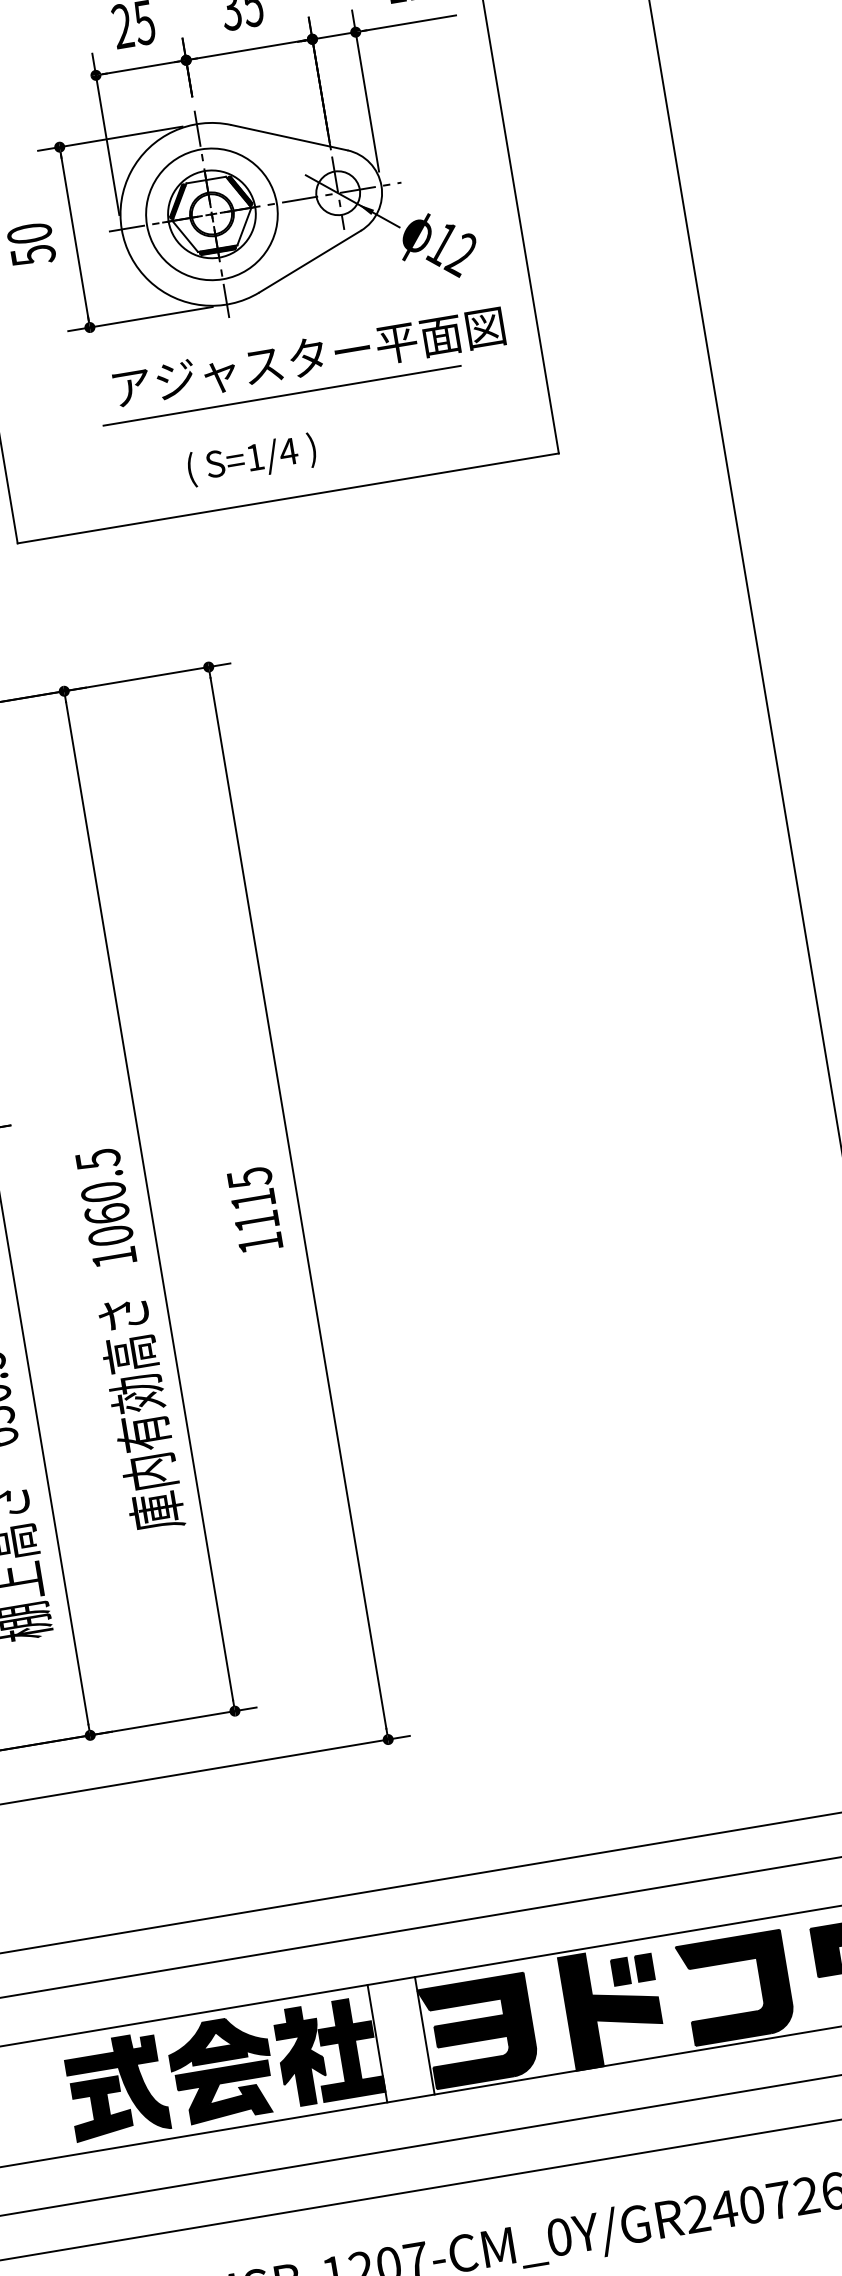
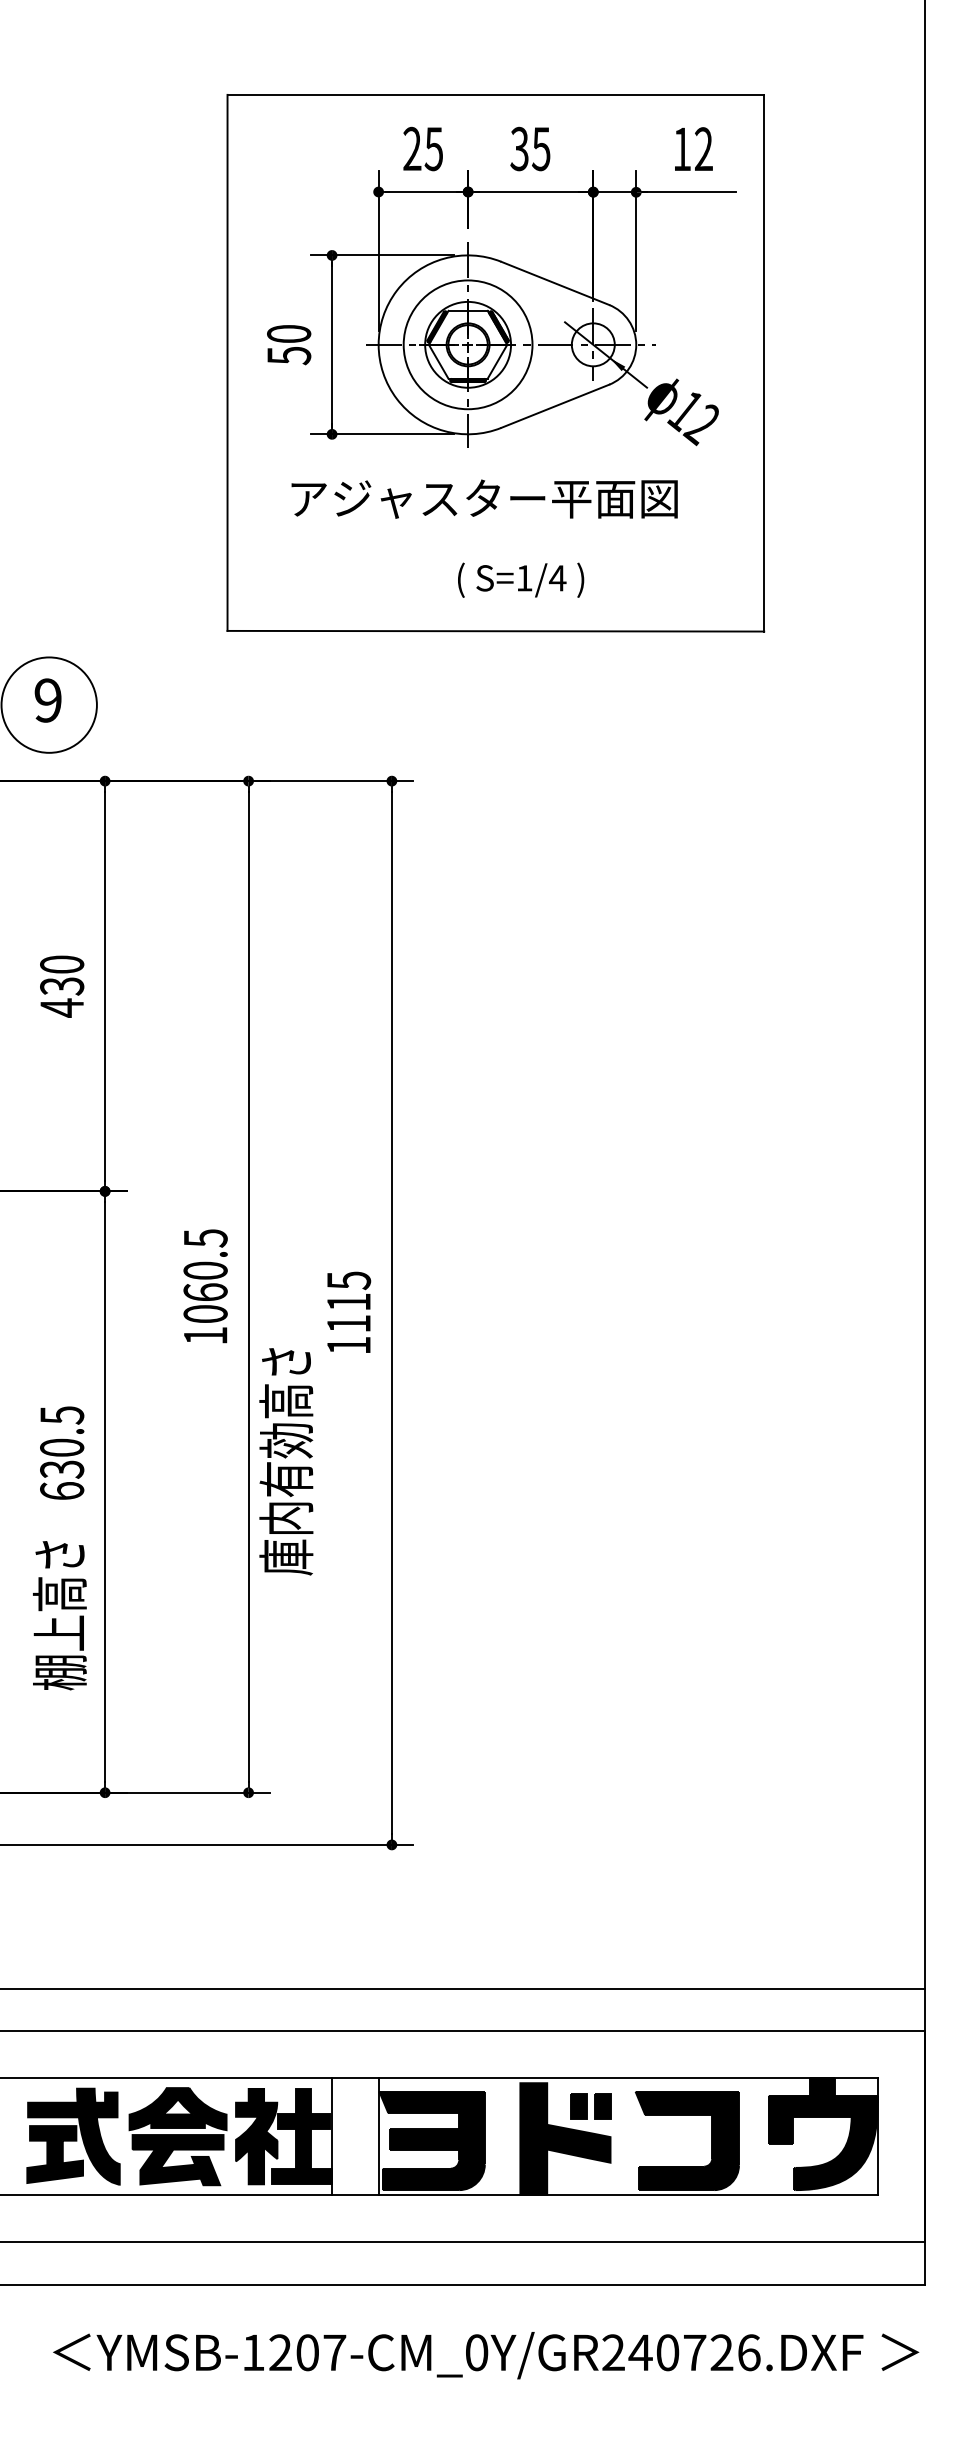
text: (308, 357) -> (484, 498), moved
line: (282, 396) -> (506, 531), removed
text: (252, 459) -> (521, 579), moved
text: (140, 1414) -> (286, 1461), moved

